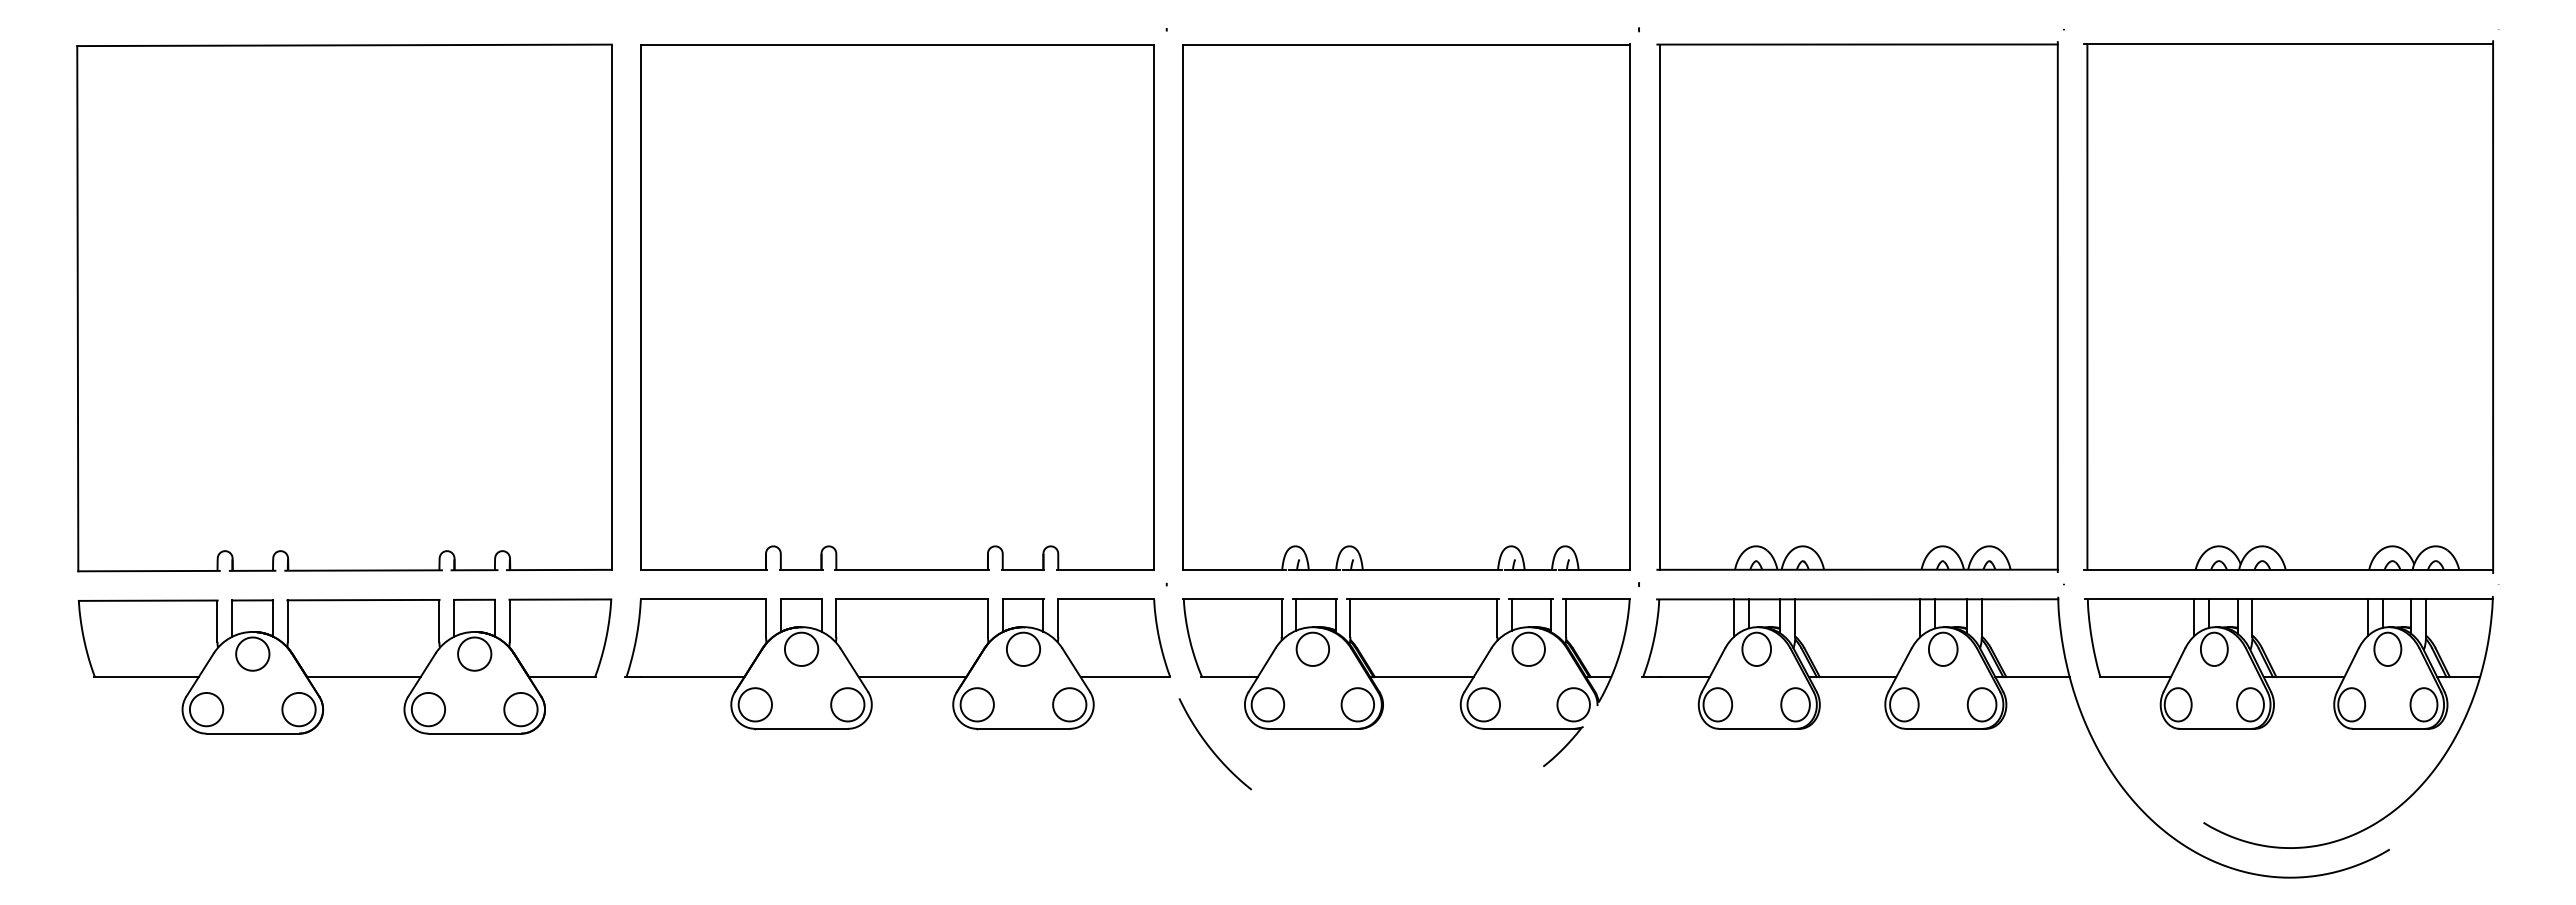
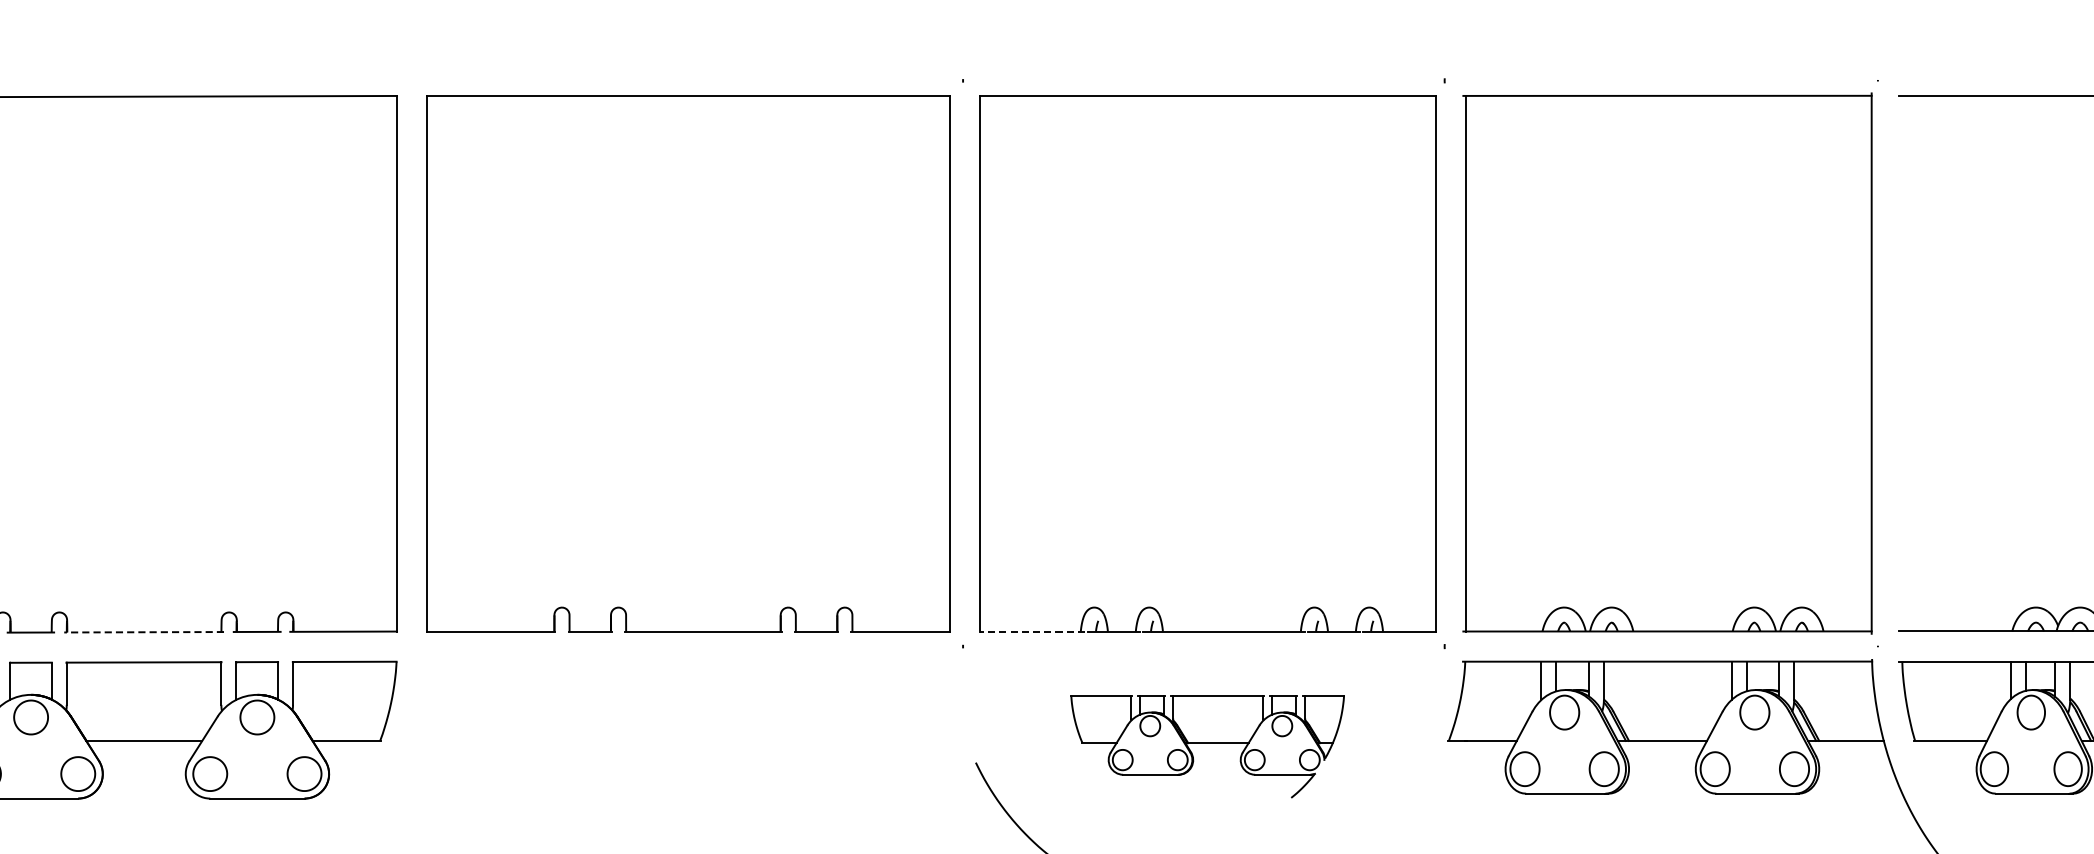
line: (2087, 306) -> (1901, 363), removed
line: (1234, 569) -> (1032, 631), solid -> dashed
line: (363, 570) -> (143, 632), solid -> dashed
part: (897, 664) -> (688, 728), removed
part: (1406, 682) -> (1207, 746), size x0.6

